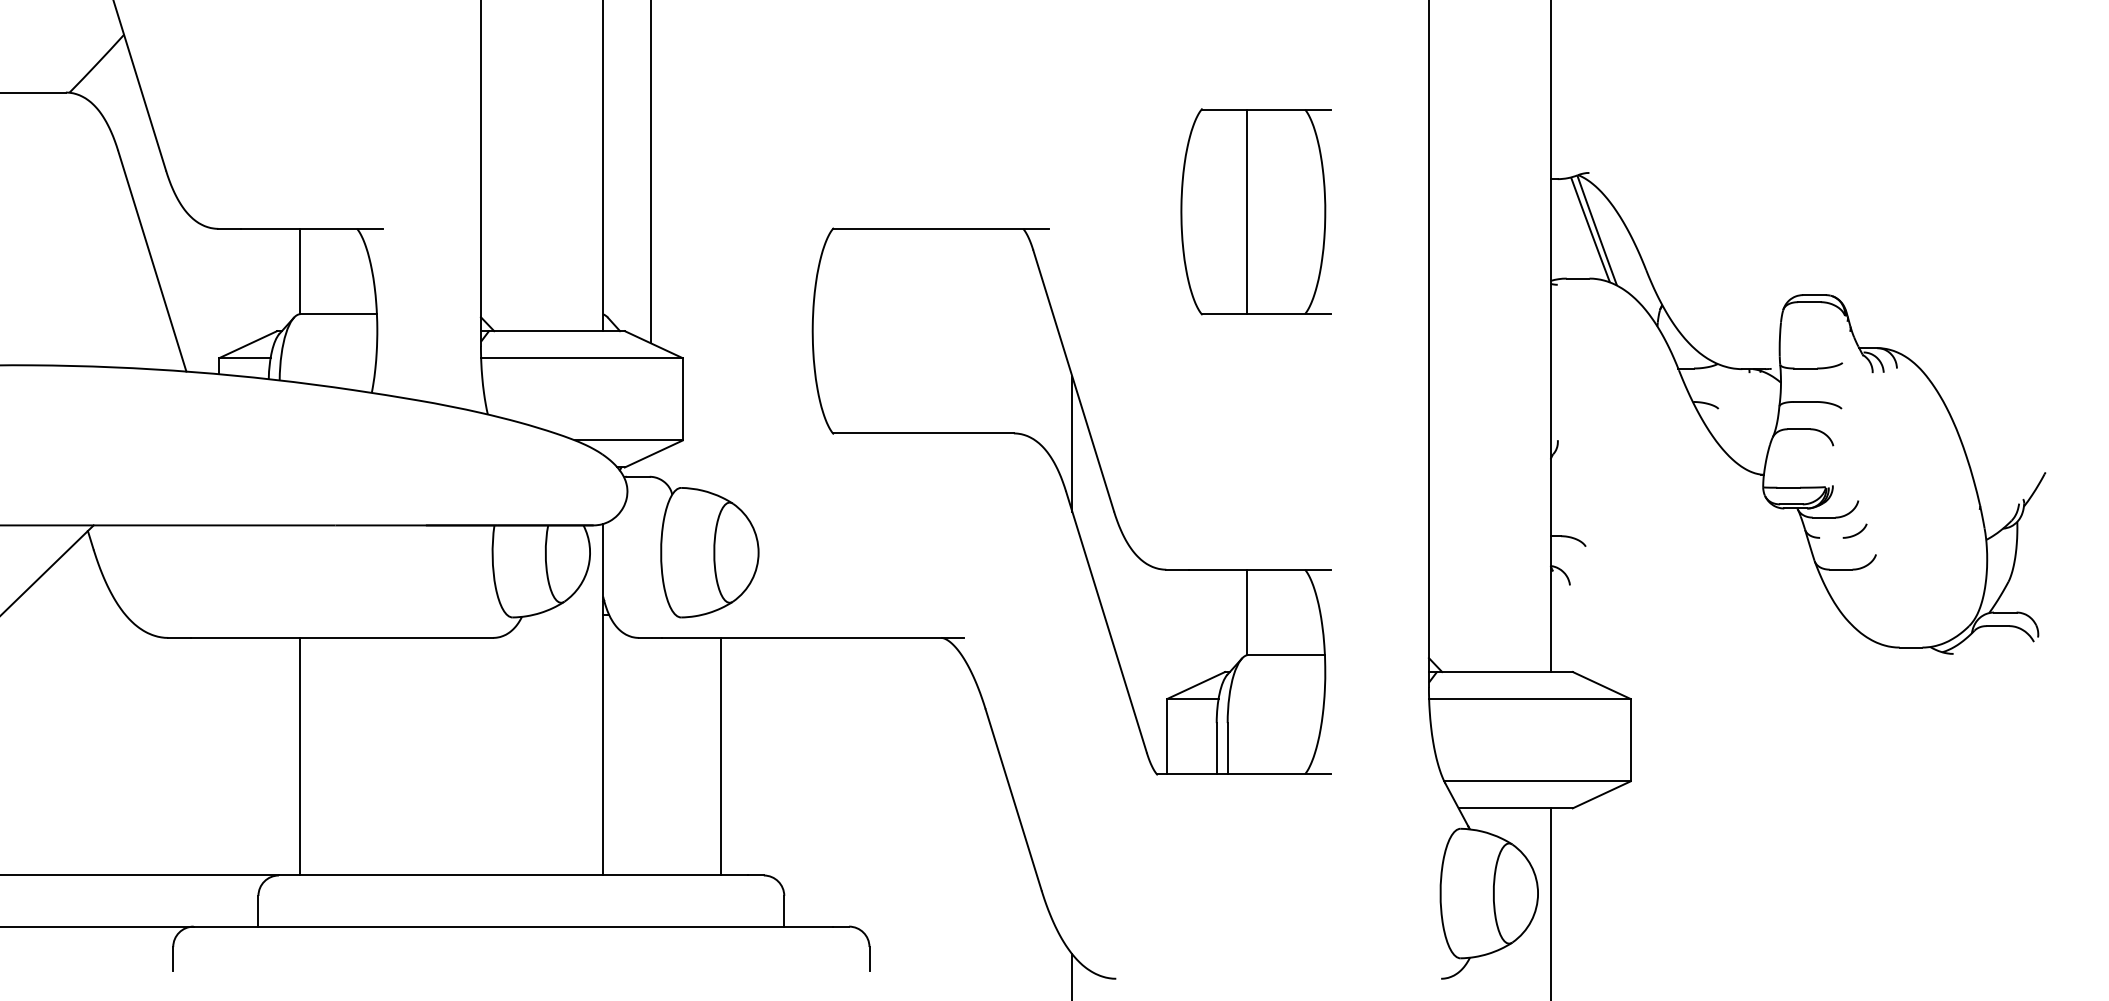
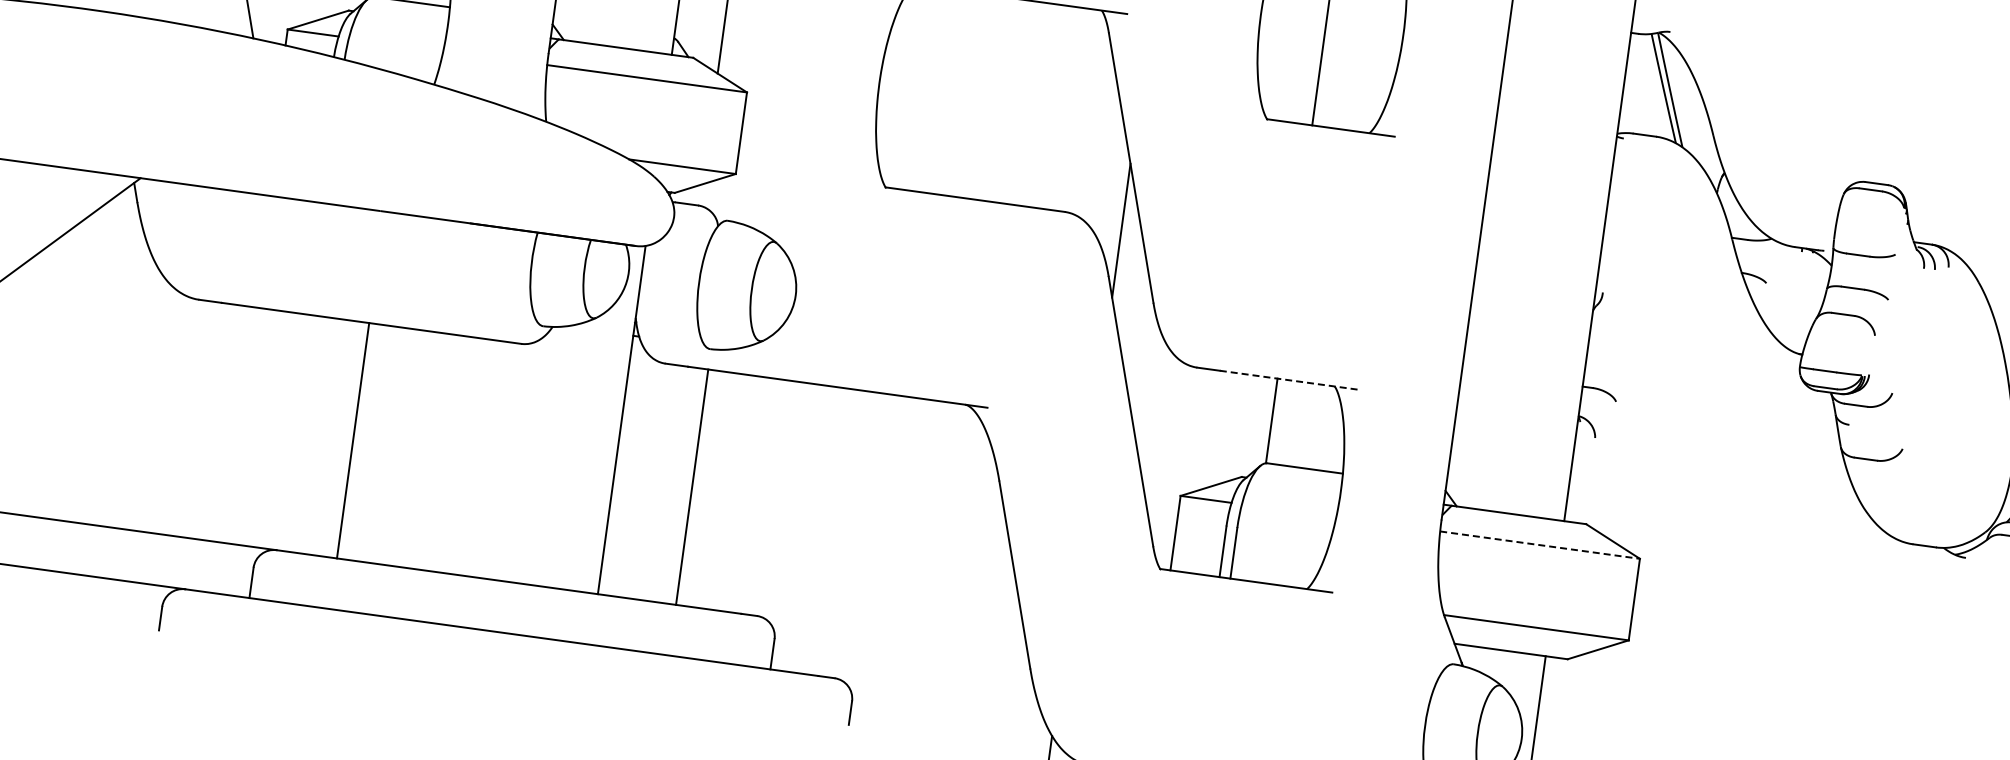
curve: (1857, 532) -> (1887, 424), removed
line: (1259, 569) -> (1289, 380), solid -> dashed
line: (1529, 699) -> (1539, 545), solid -> dashed
line: (299, 756) -> (352, 440), moved
line: (721, 756) -> (692, 487), moved

